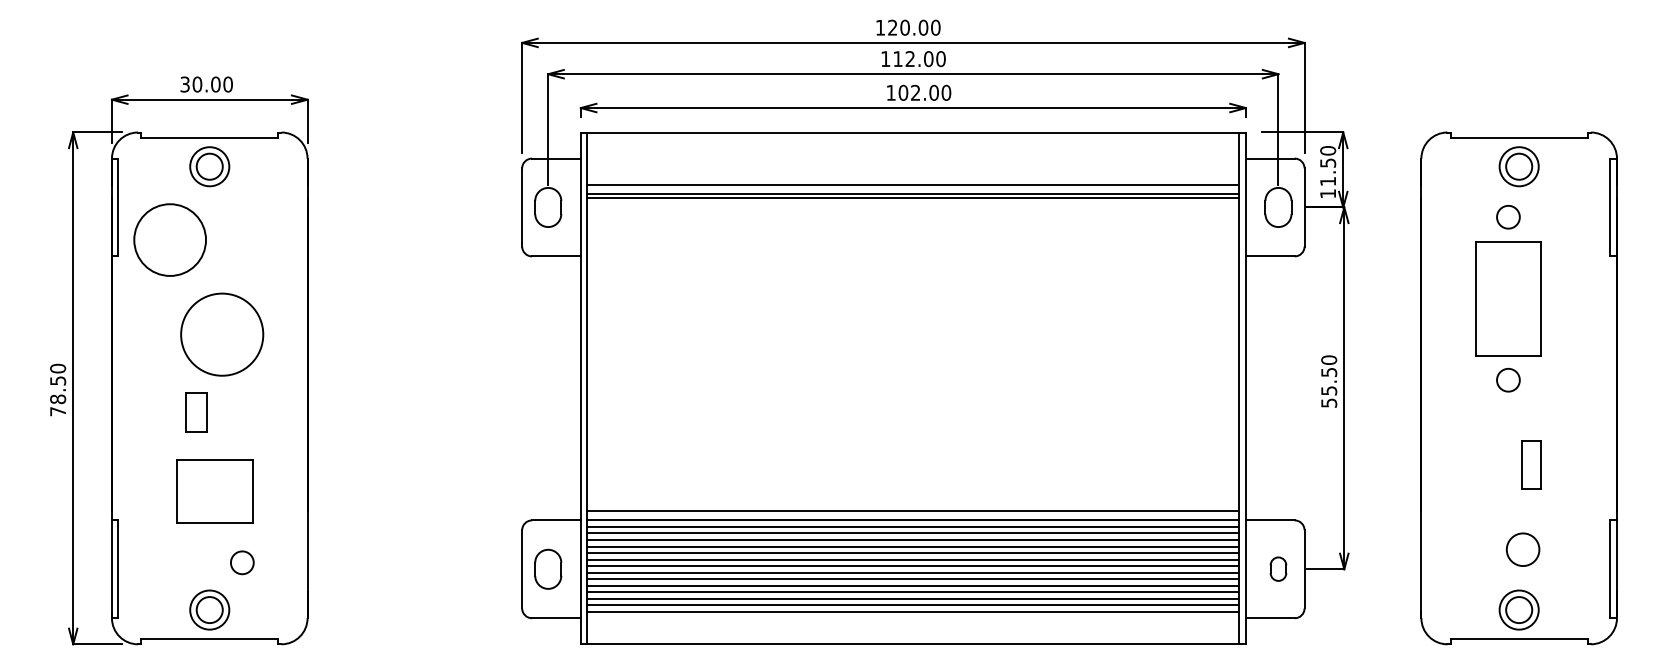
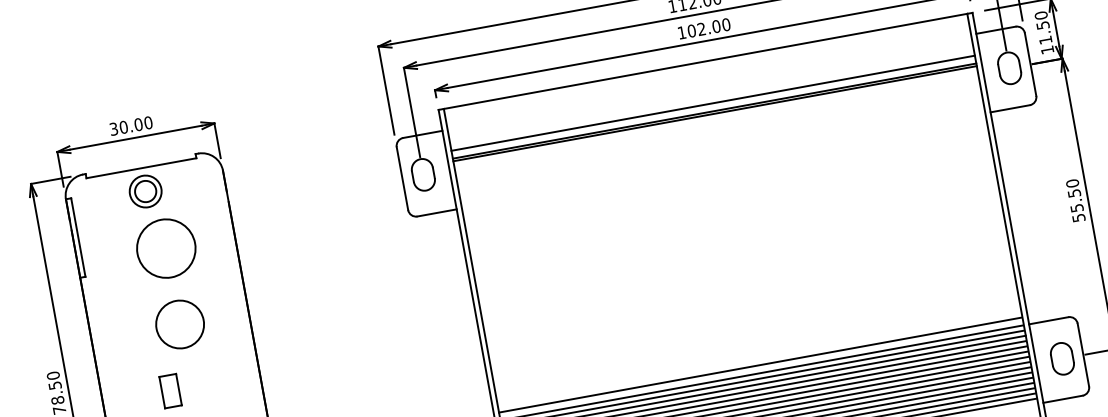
circle: (169, 239) -> (165, 248), moved
circle: (221, 334) -> (179, 324), size x0.71
part: (1278, 568) -> (1062, 358), size x1.67

